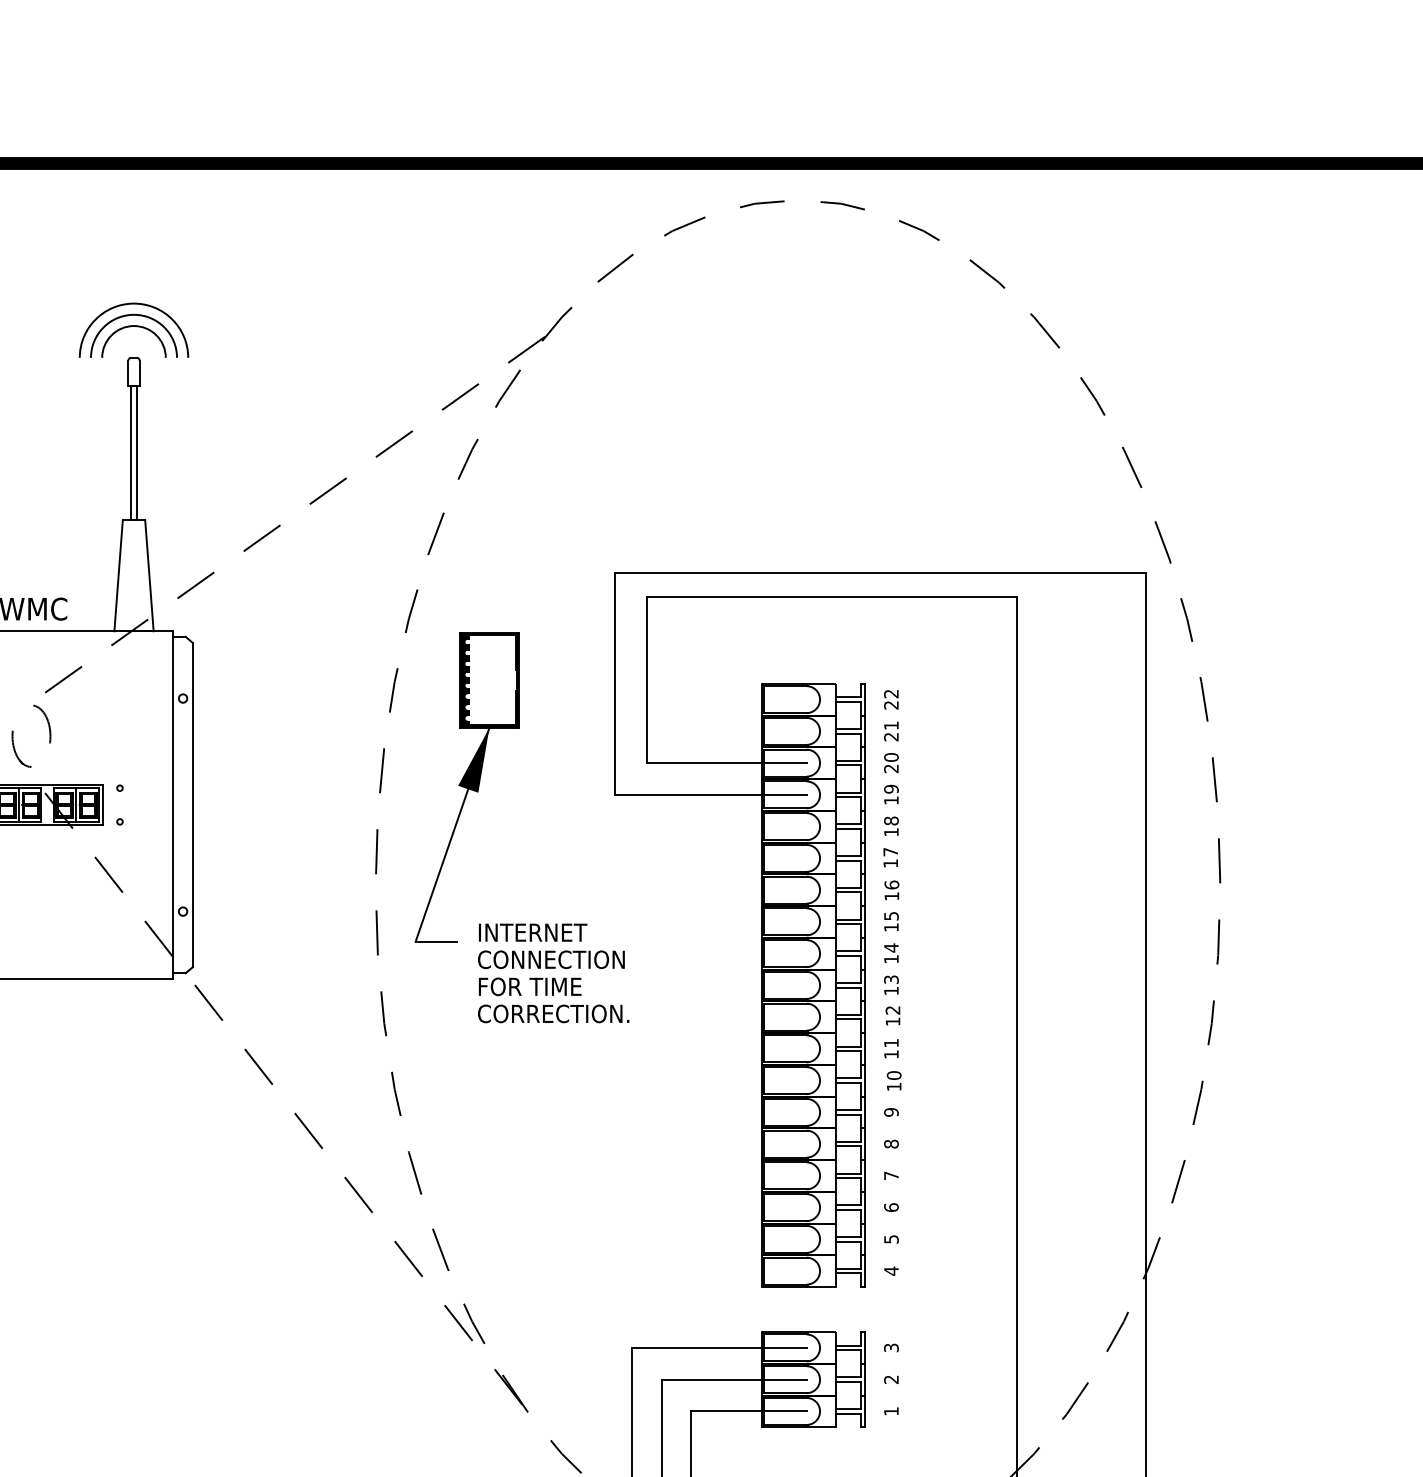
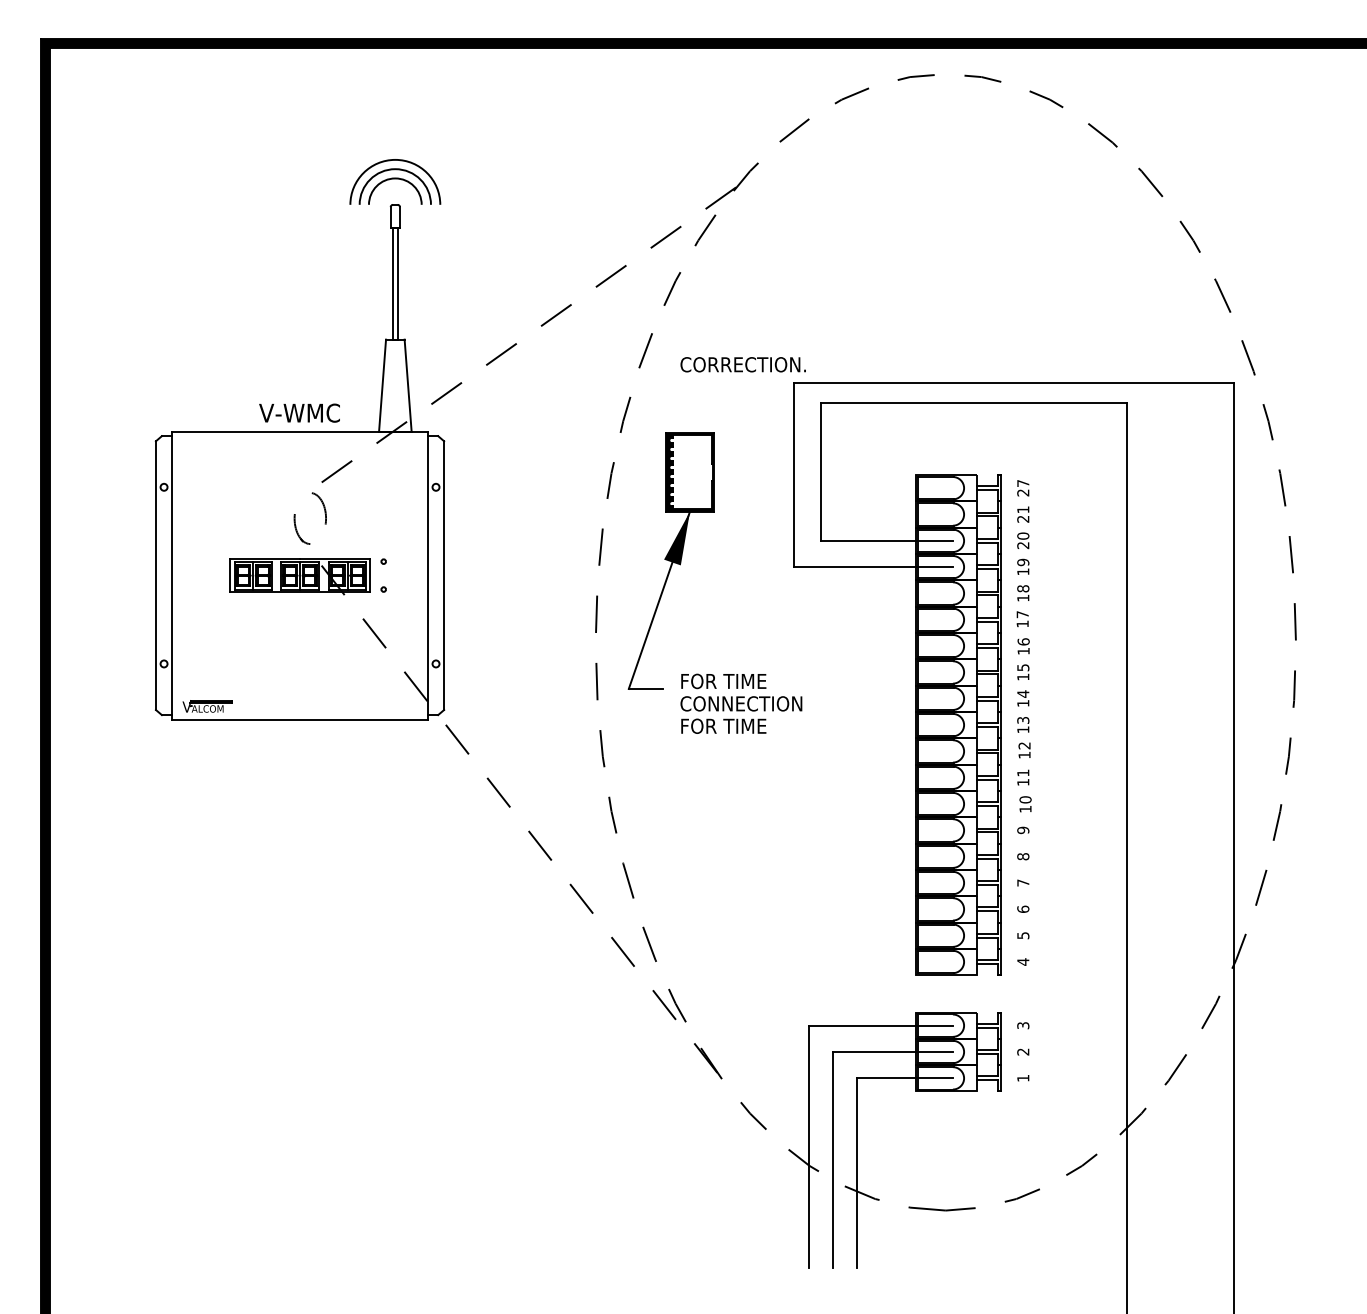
text: (891, 693) -> (1023, 483), 22 -> 27
text: (534, 932) -> (727, 681), INTERNET -> FOR TIME
text: (552, 1013) -> (742, 364), moved

